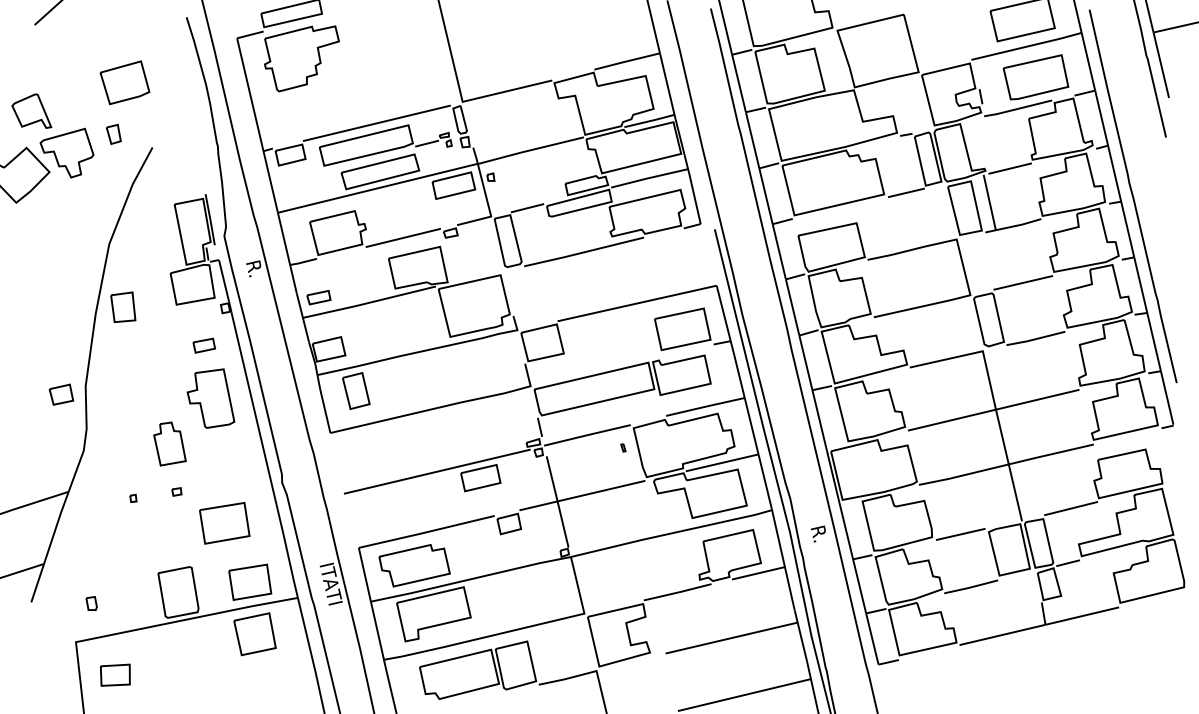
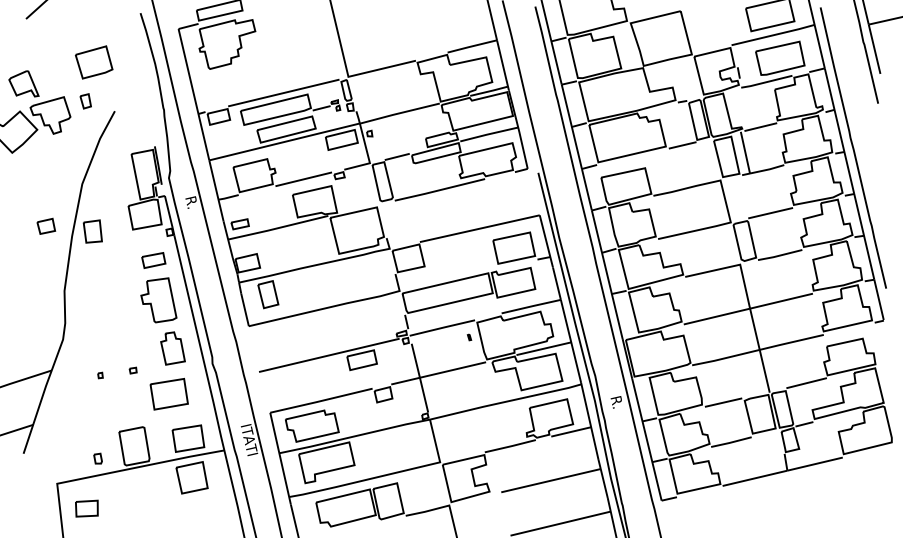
part: (203, 345) -> (153, 260), size x1.43
part: (61, 393) -> (46, 225), moved
part: (169, 443) -> (172, 348), moved
part: (90, 603) -> (97, 458), moved

